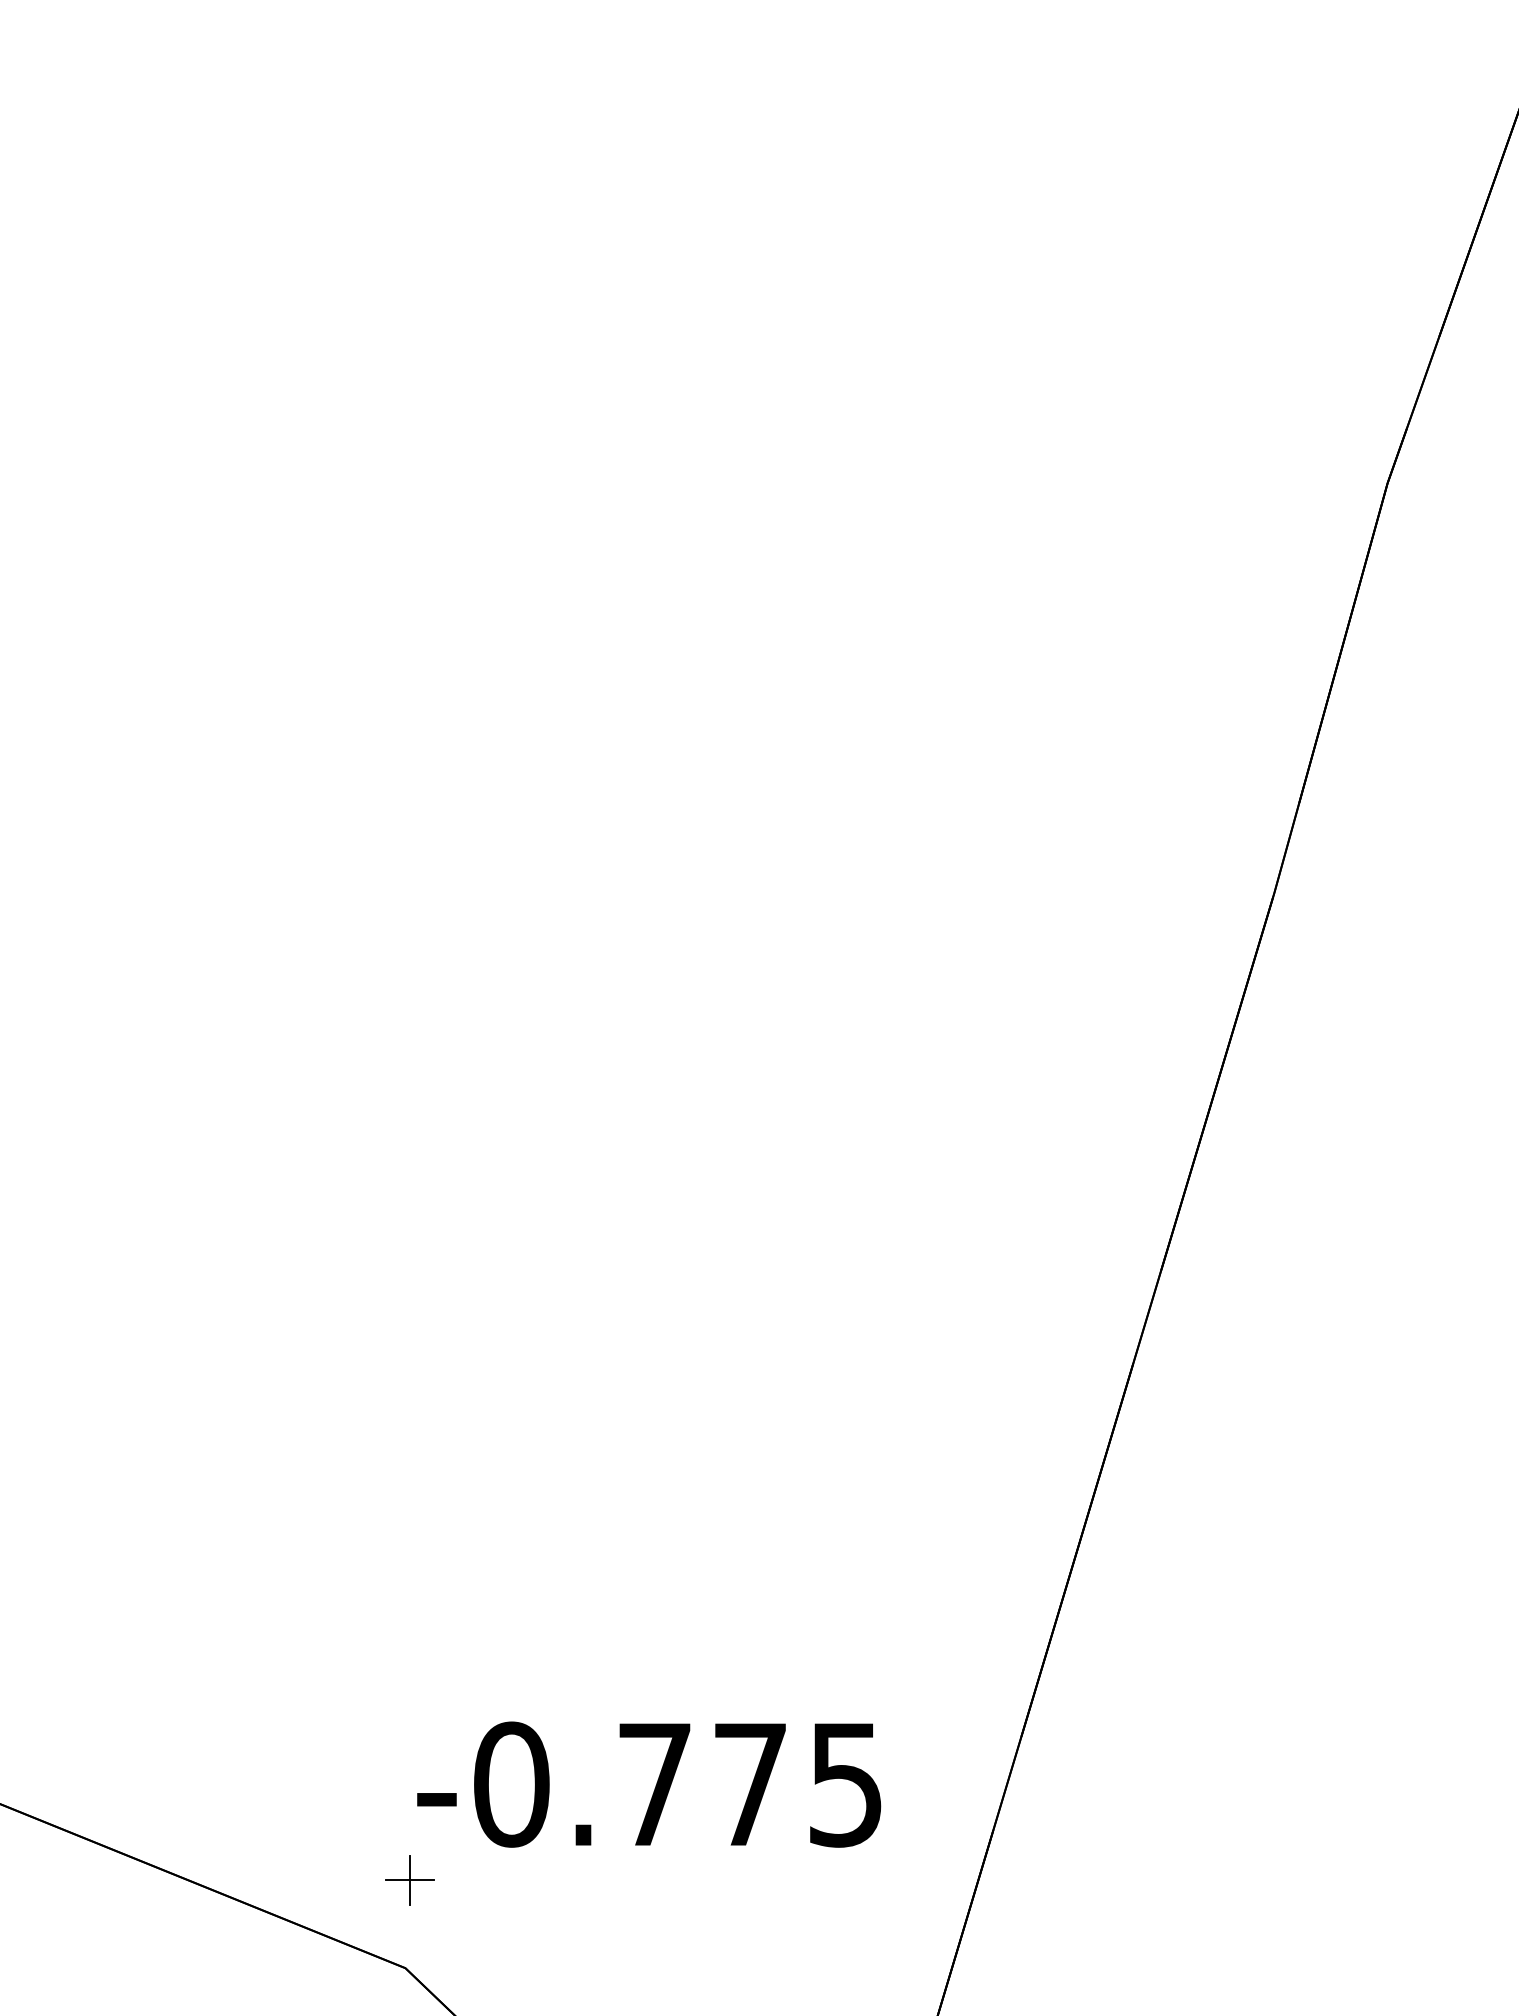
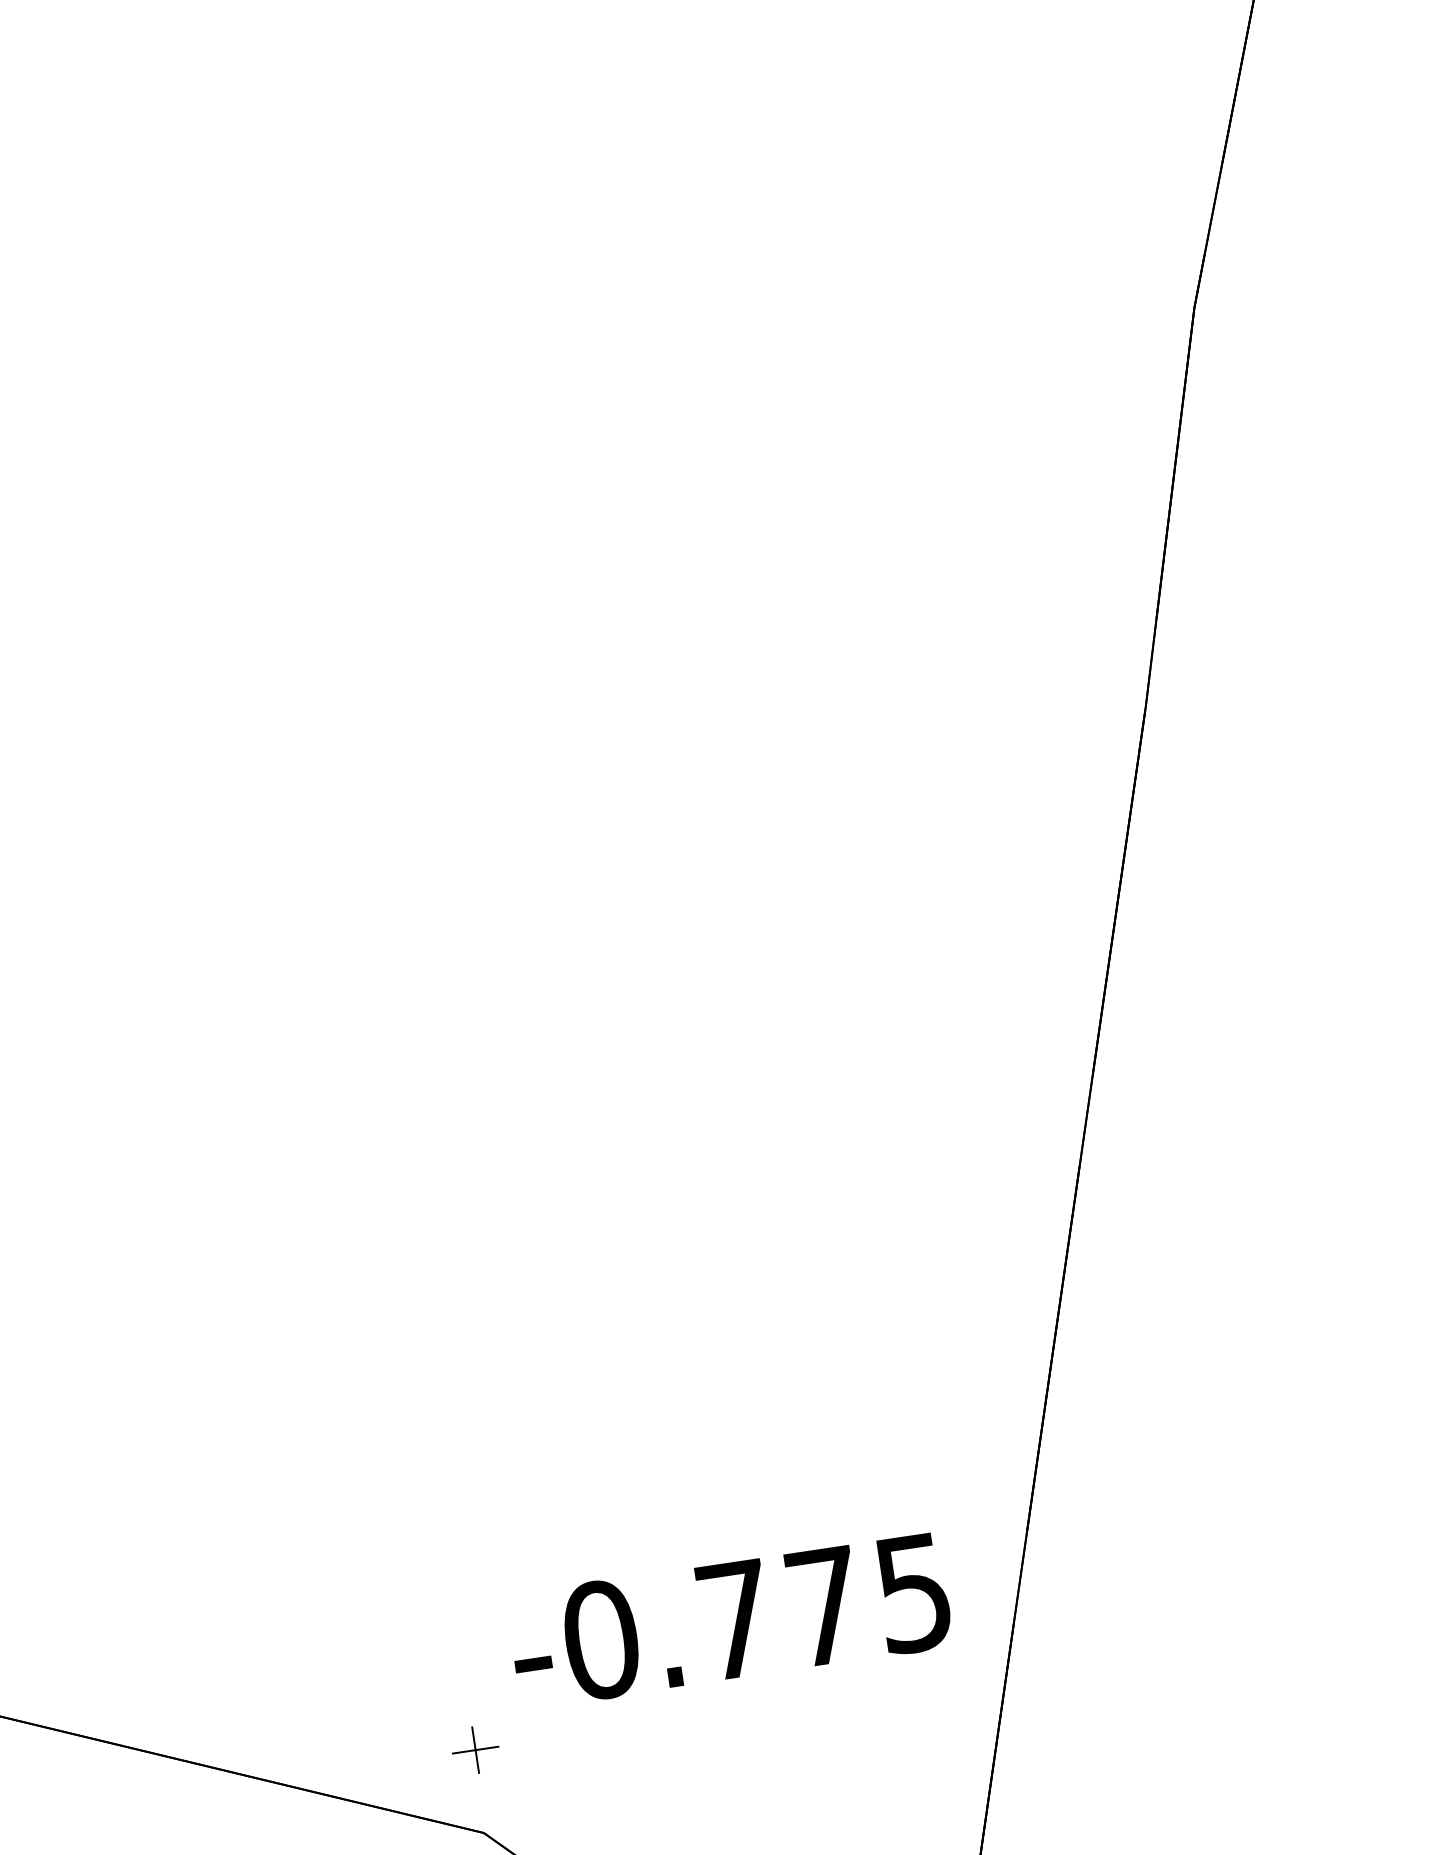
text: (649, 1784) -> (730, 1620), moved

